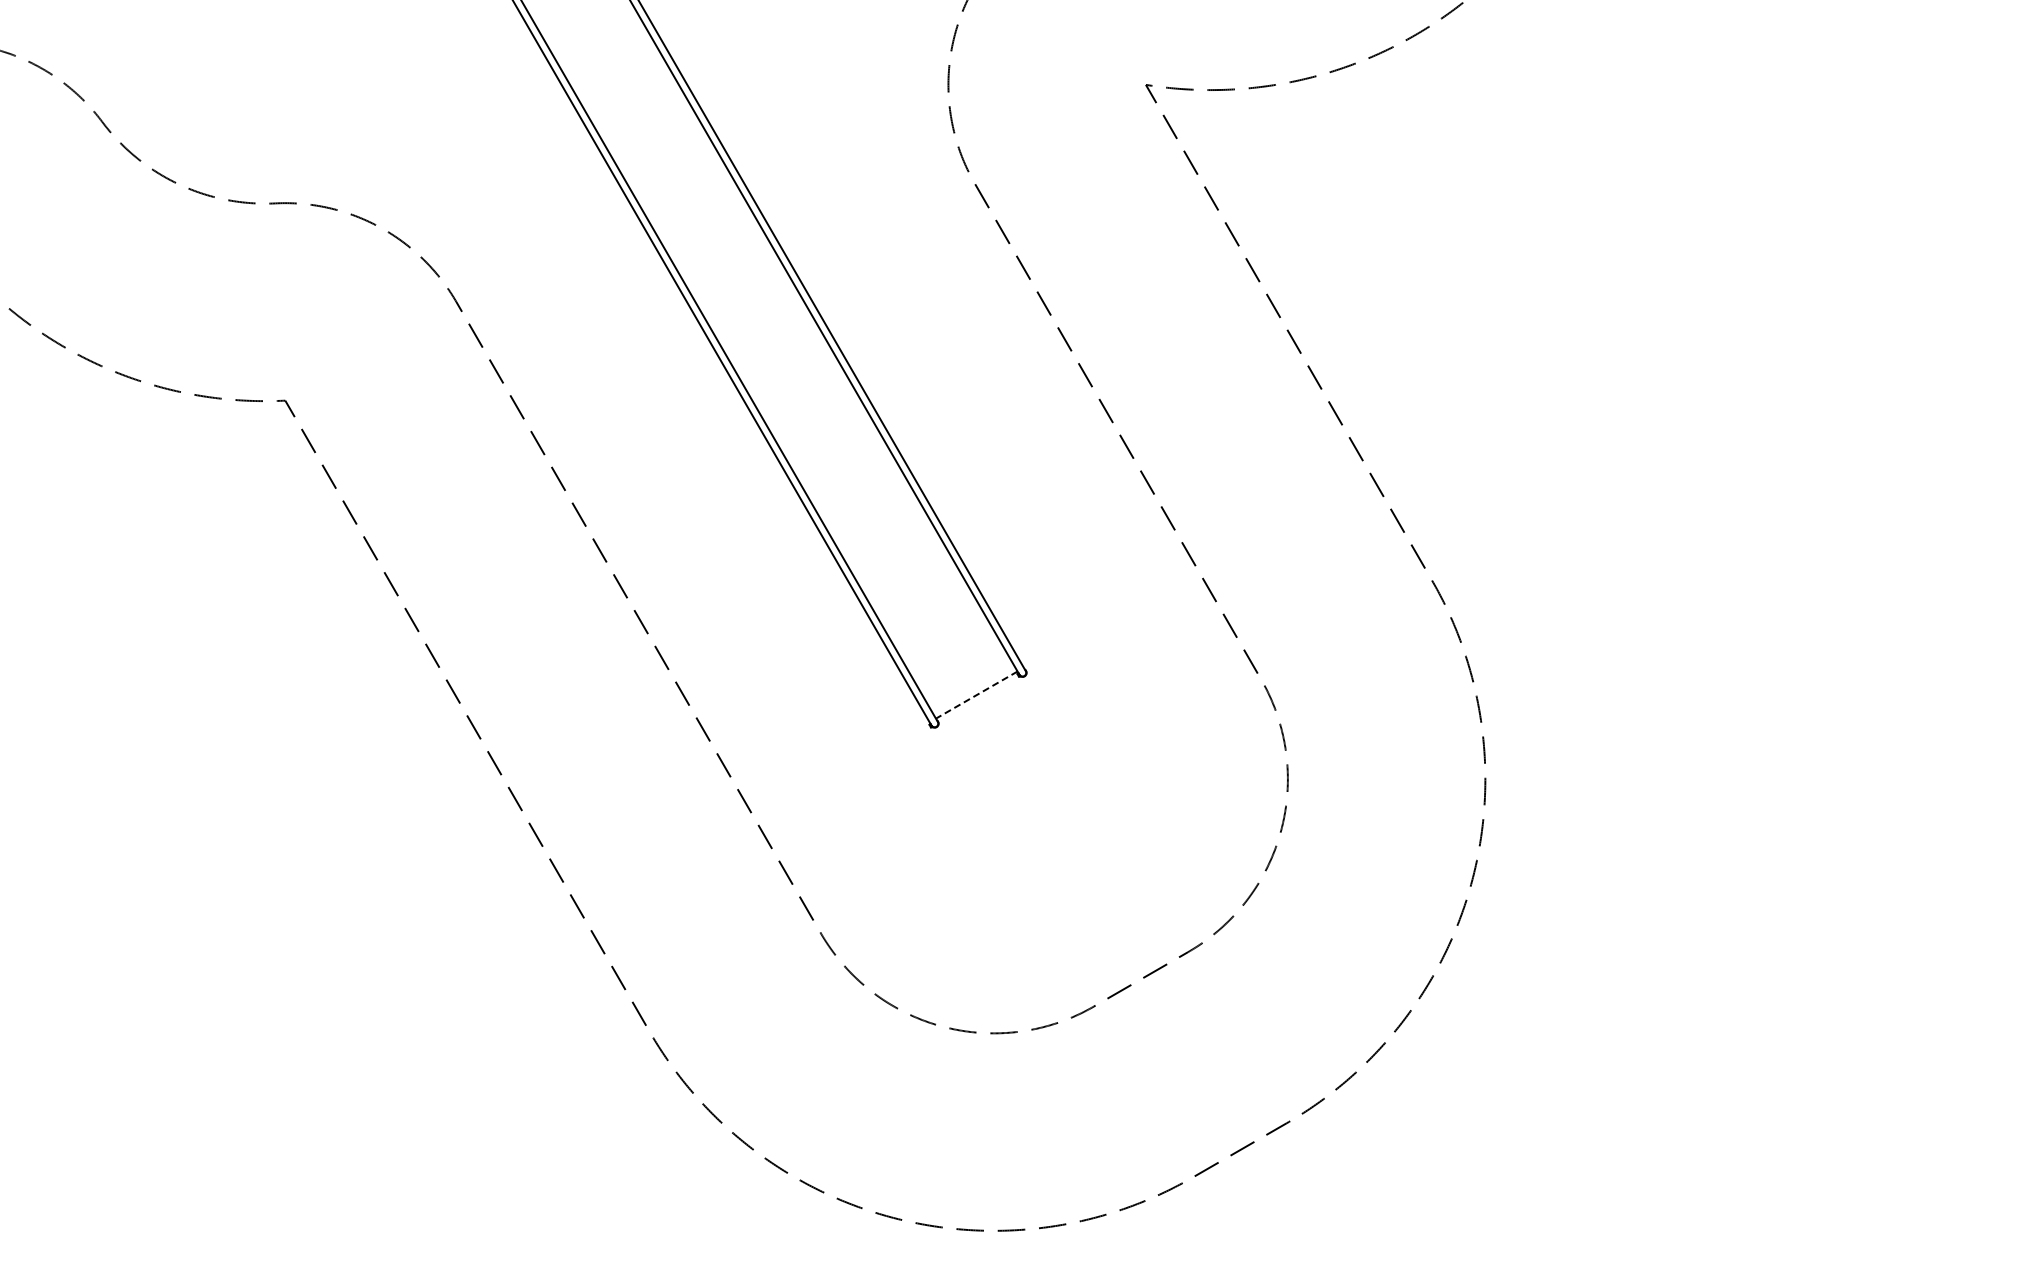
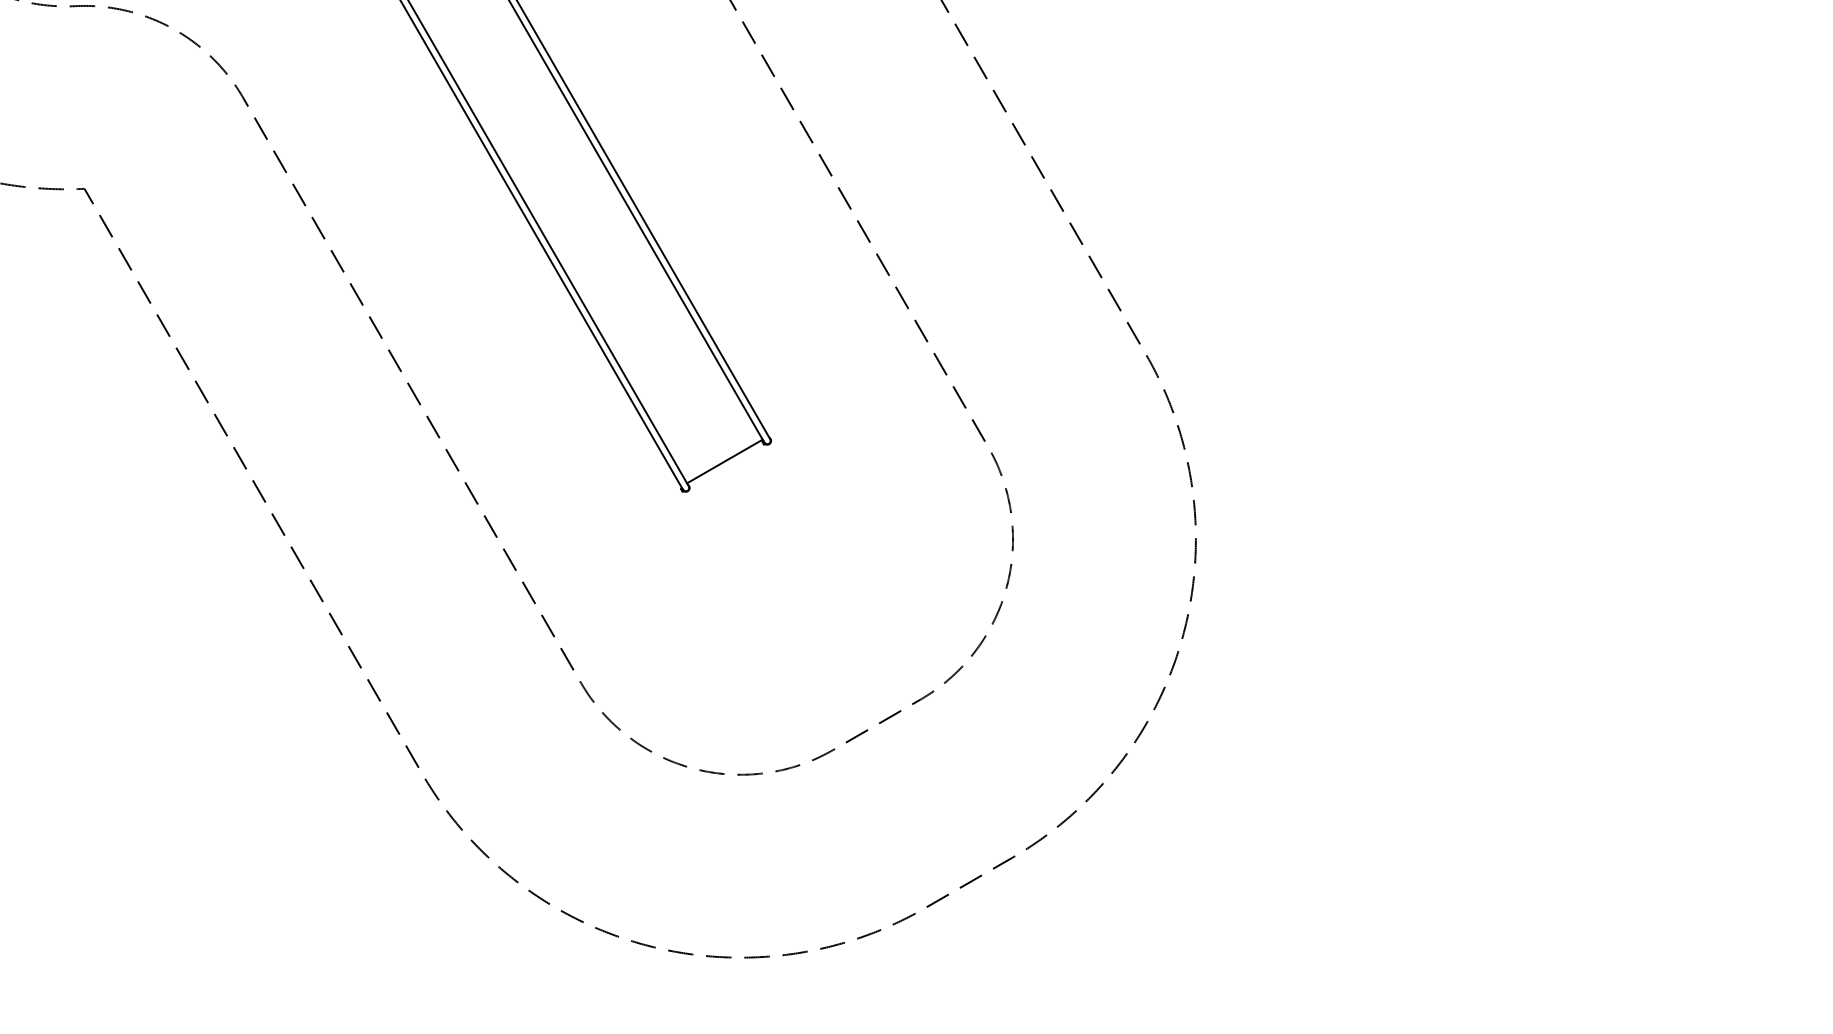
line: (976, 695) -> (724, 461), dashed -> solid

